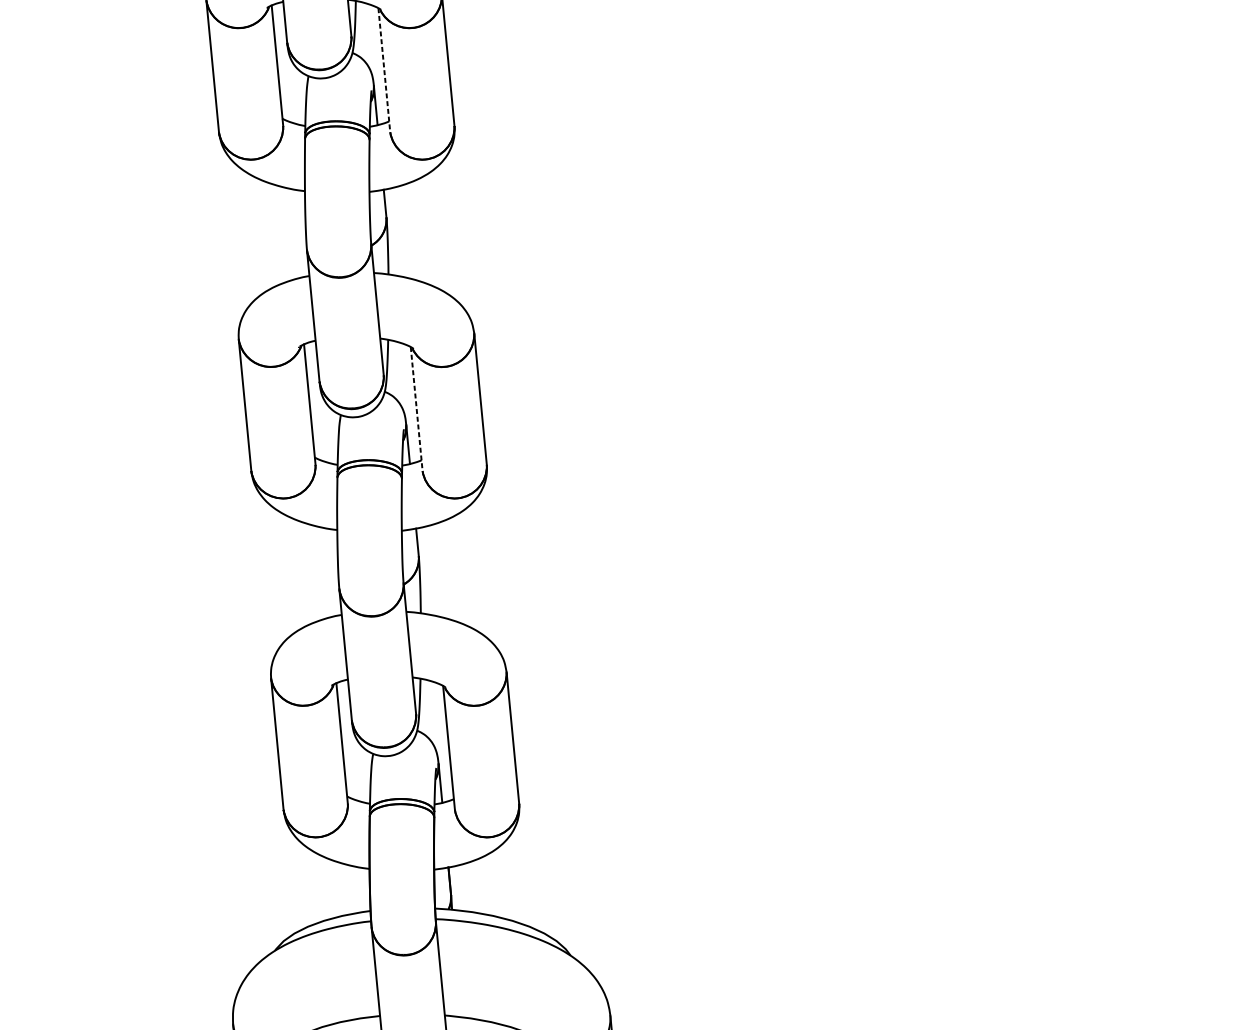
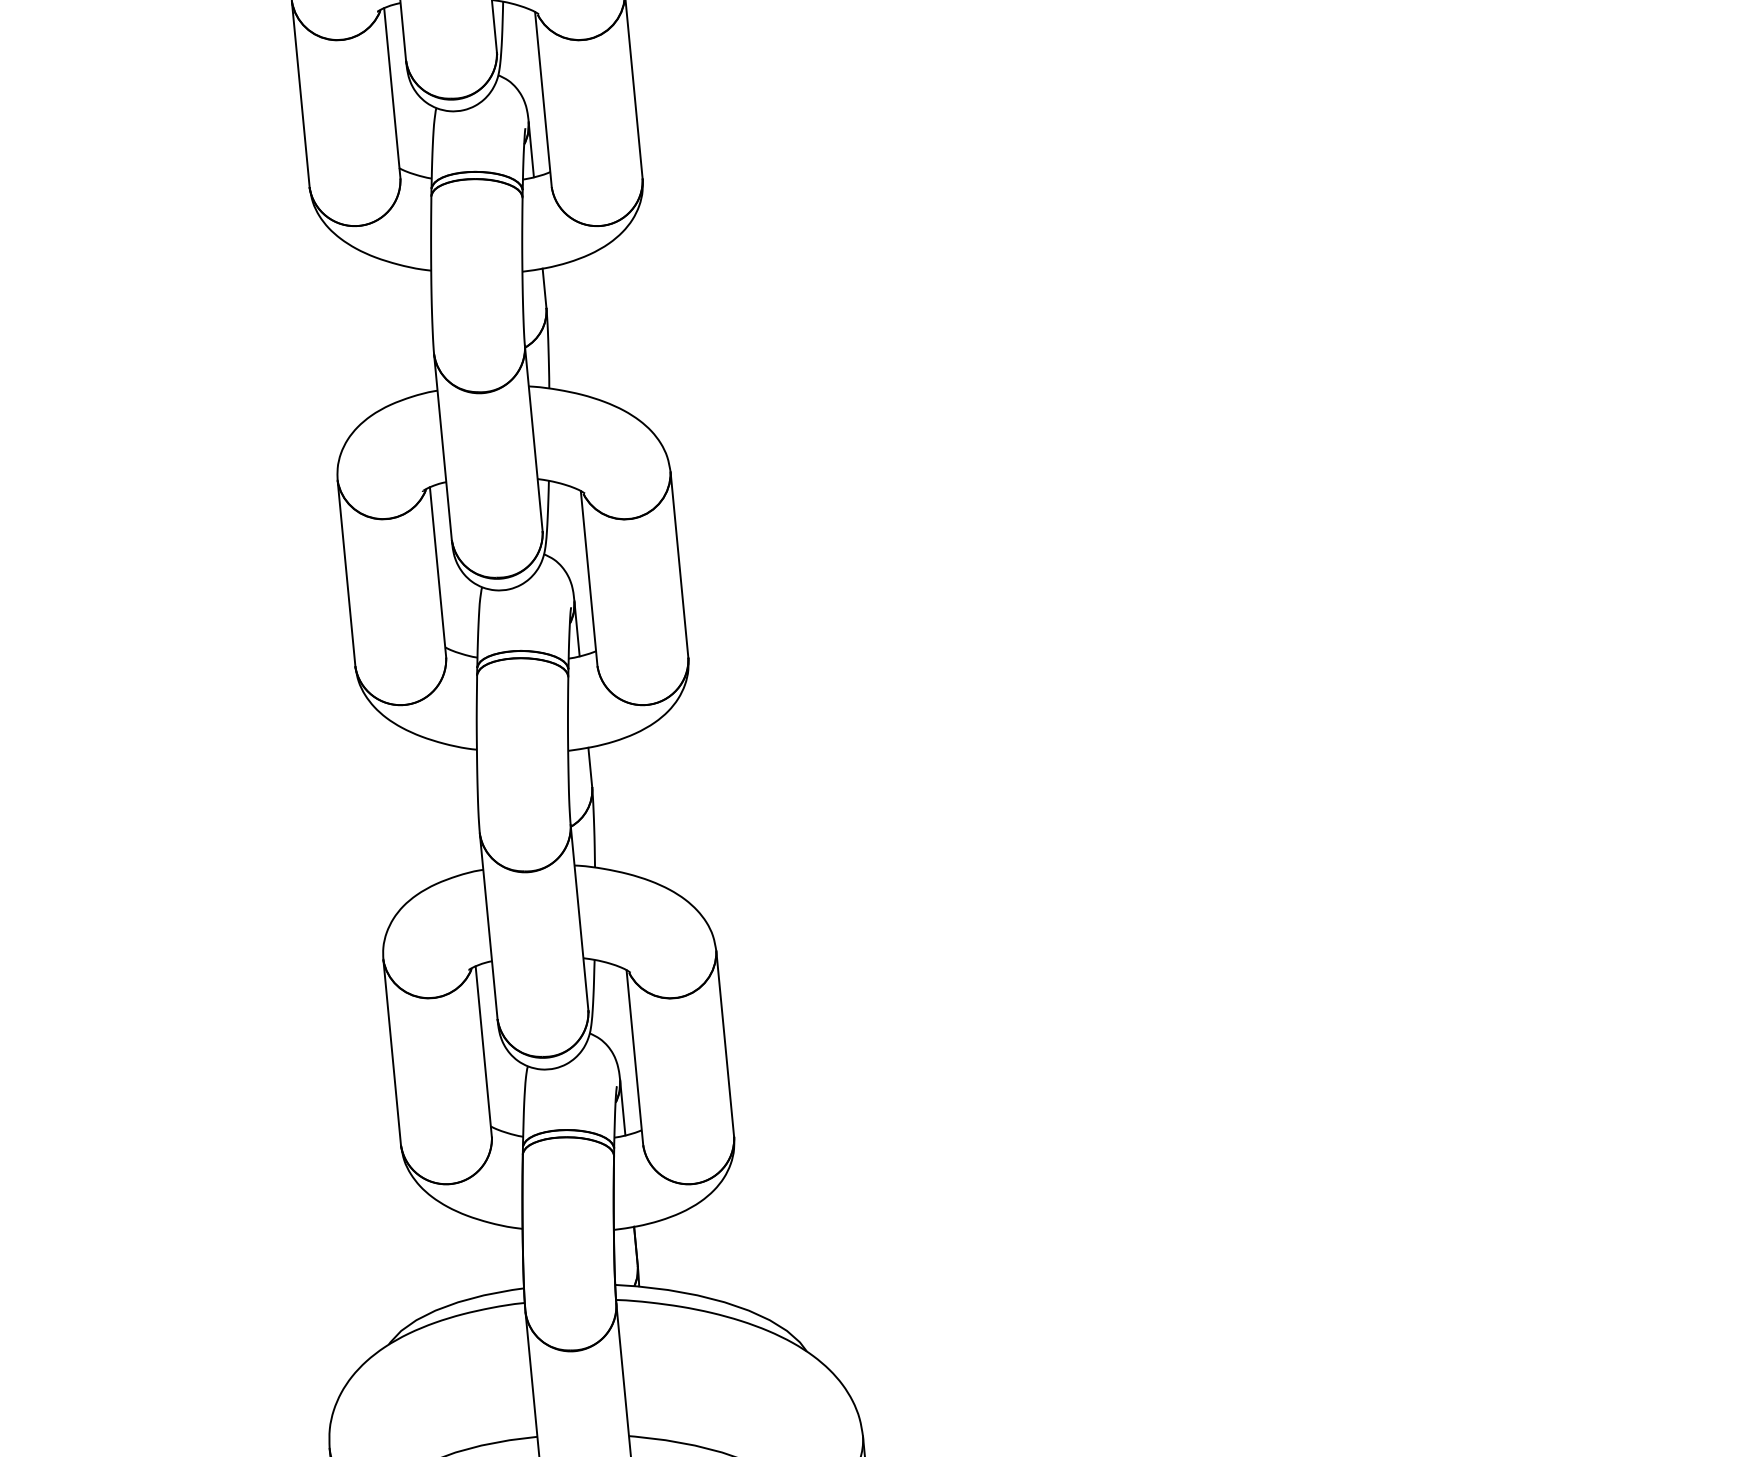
line: (384, 70) -> (543, 100), dashed -> solid
line: (416, 409) -> (589, 579), dashed -> solid

